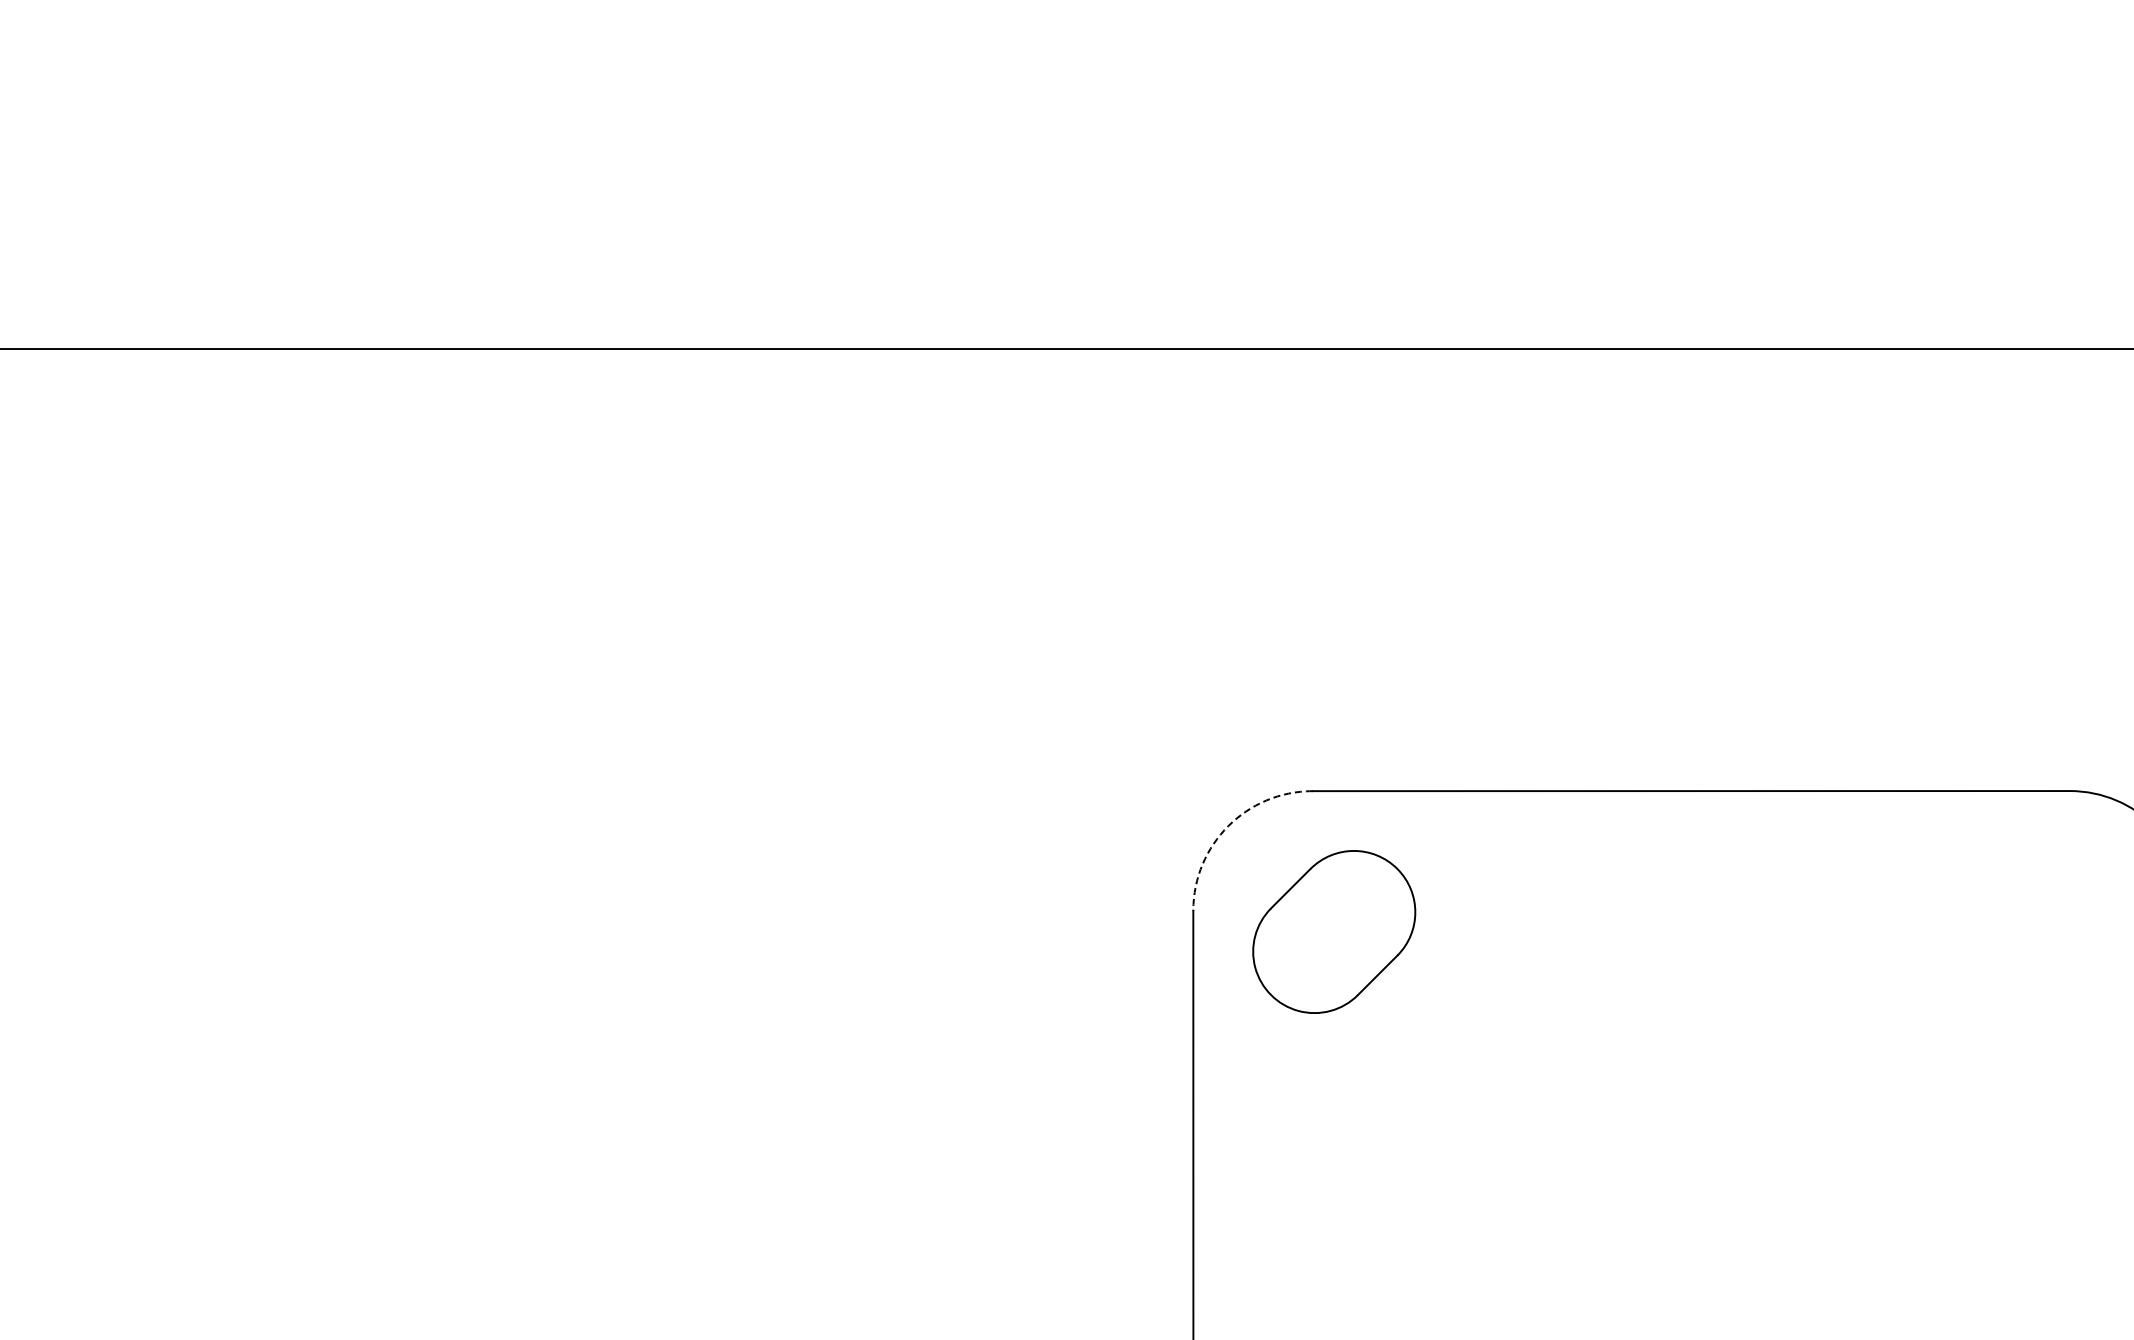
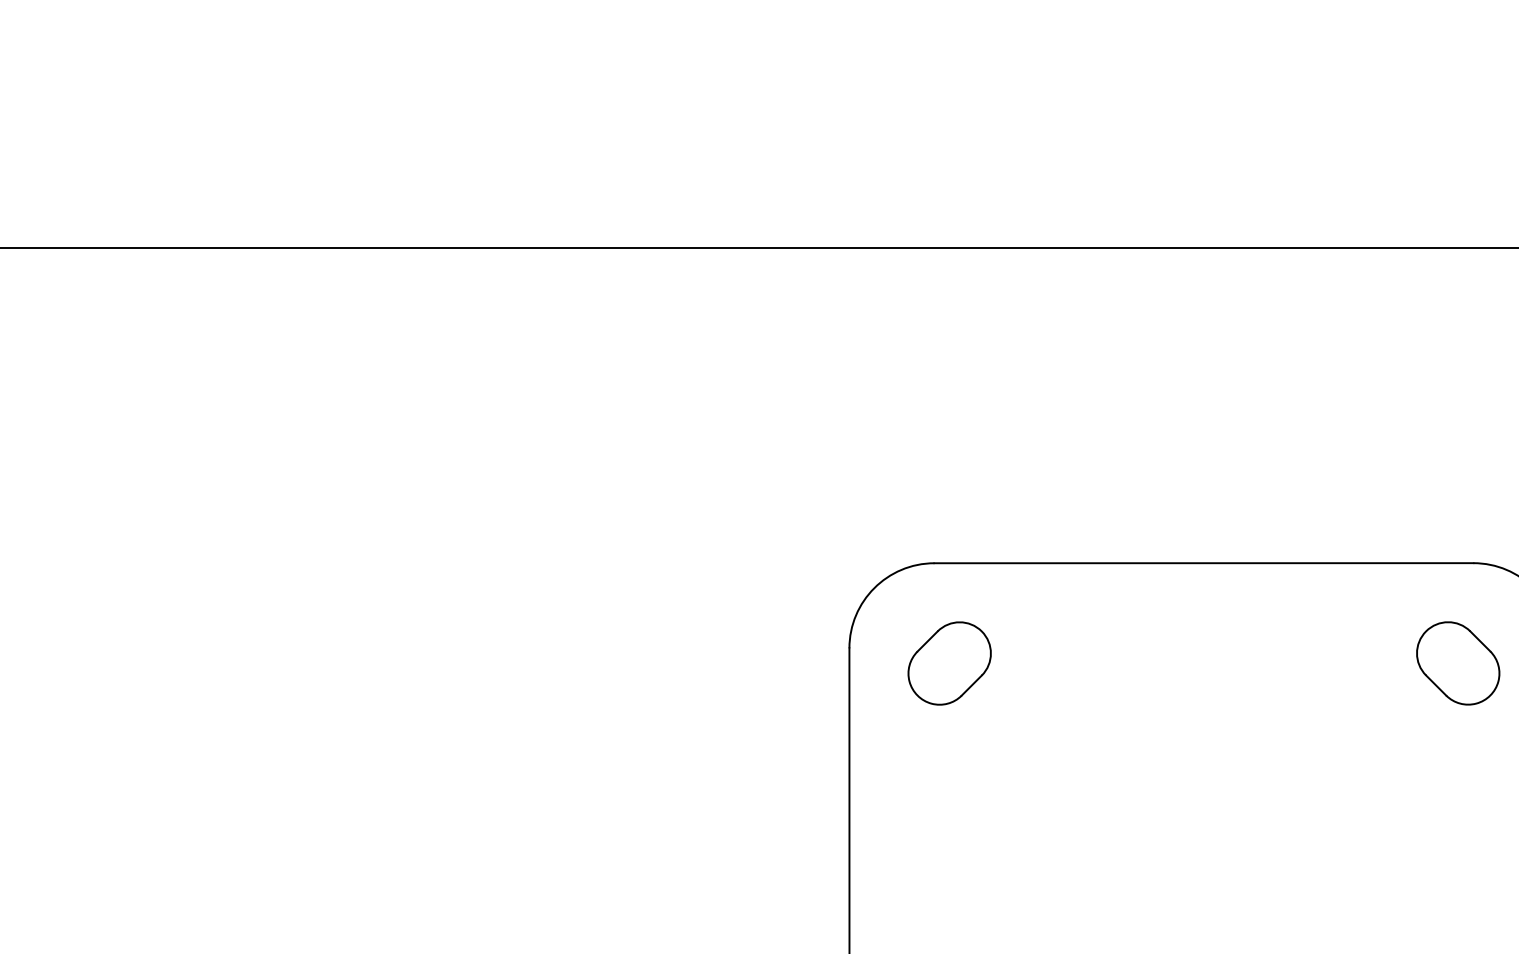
arc: (1228, 826) -> (874, 588), dashed -> solid
part: (1333, 931) -> (949, 663), size x0.71
part: (2048, 931) -> (1458, 663), added

